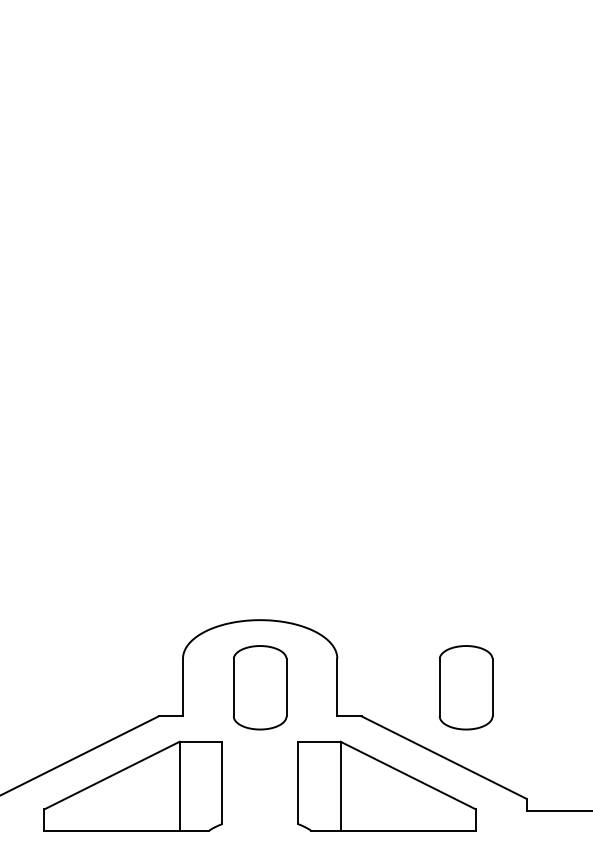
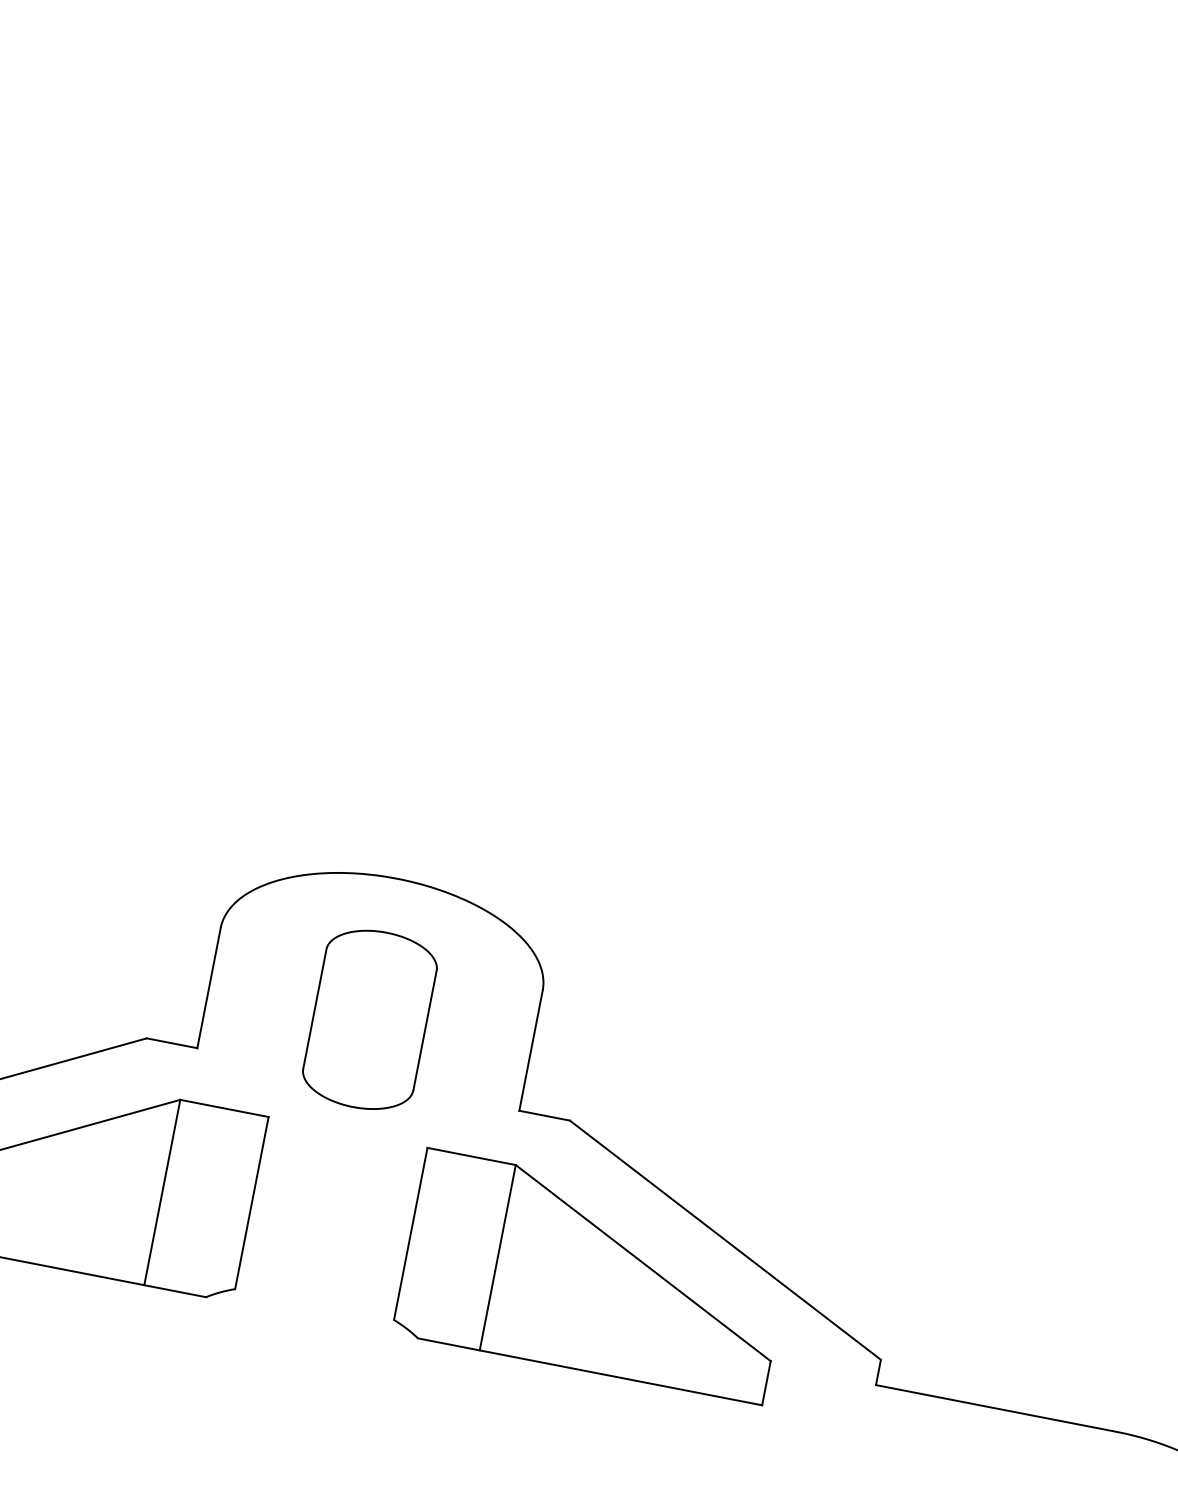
part: (466, 687) -> (800, 1103), removed

